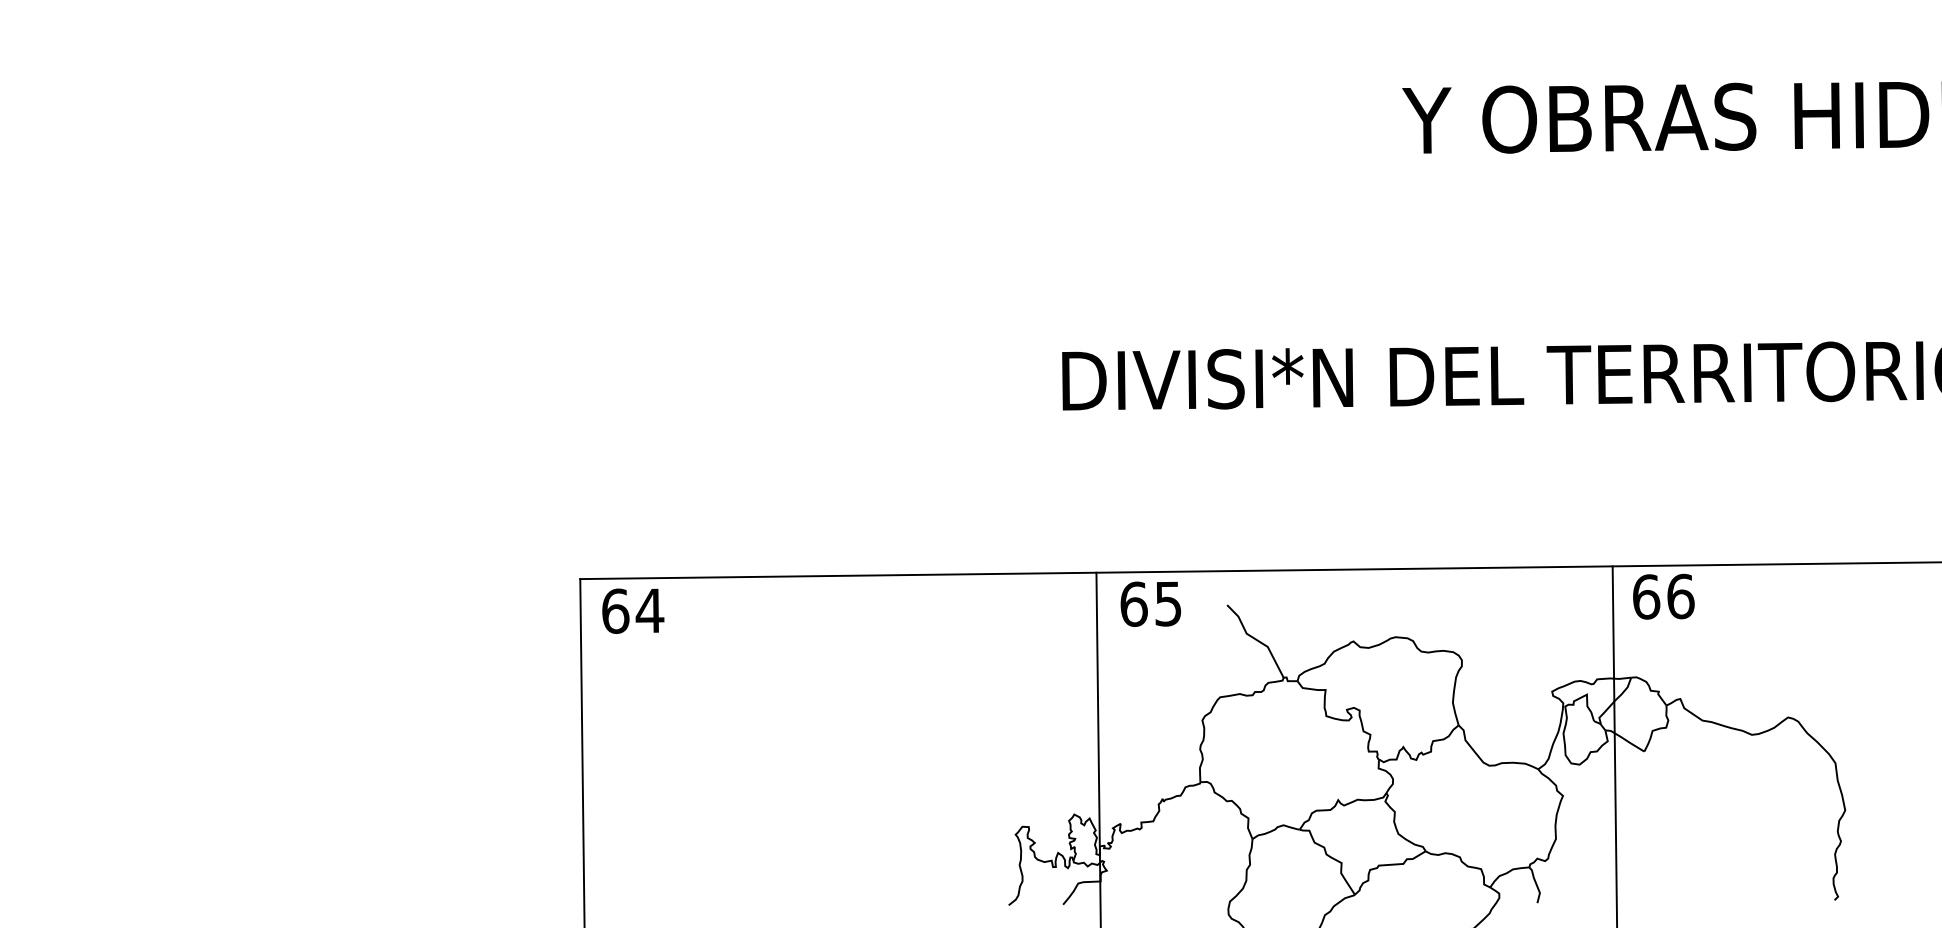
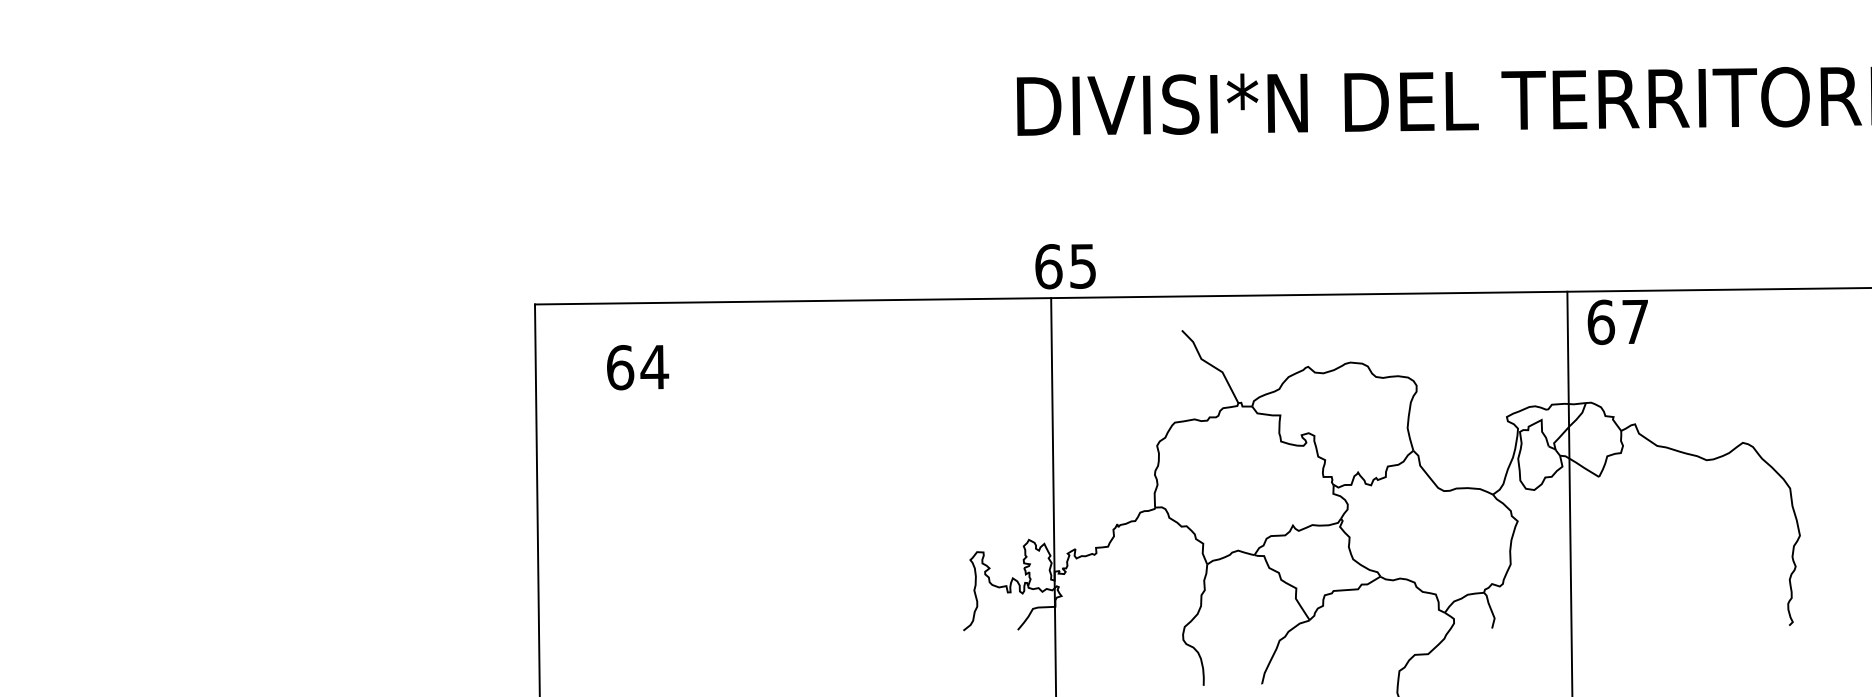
text: (1680, 596) -> (1635, 321), 66 -> 67
text: (1150, 603) -> (1065, 265), moved
text: (633, 610) -> (638, 366), moved

